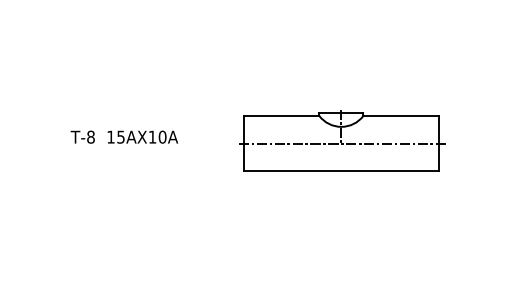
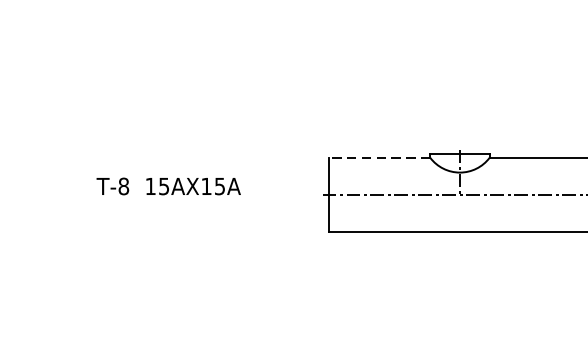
line: (281, 115) -> (379, 157), solid -> dashed
text: (162, 136) -> (219, 185), 15AX10A -> 15AX15A

